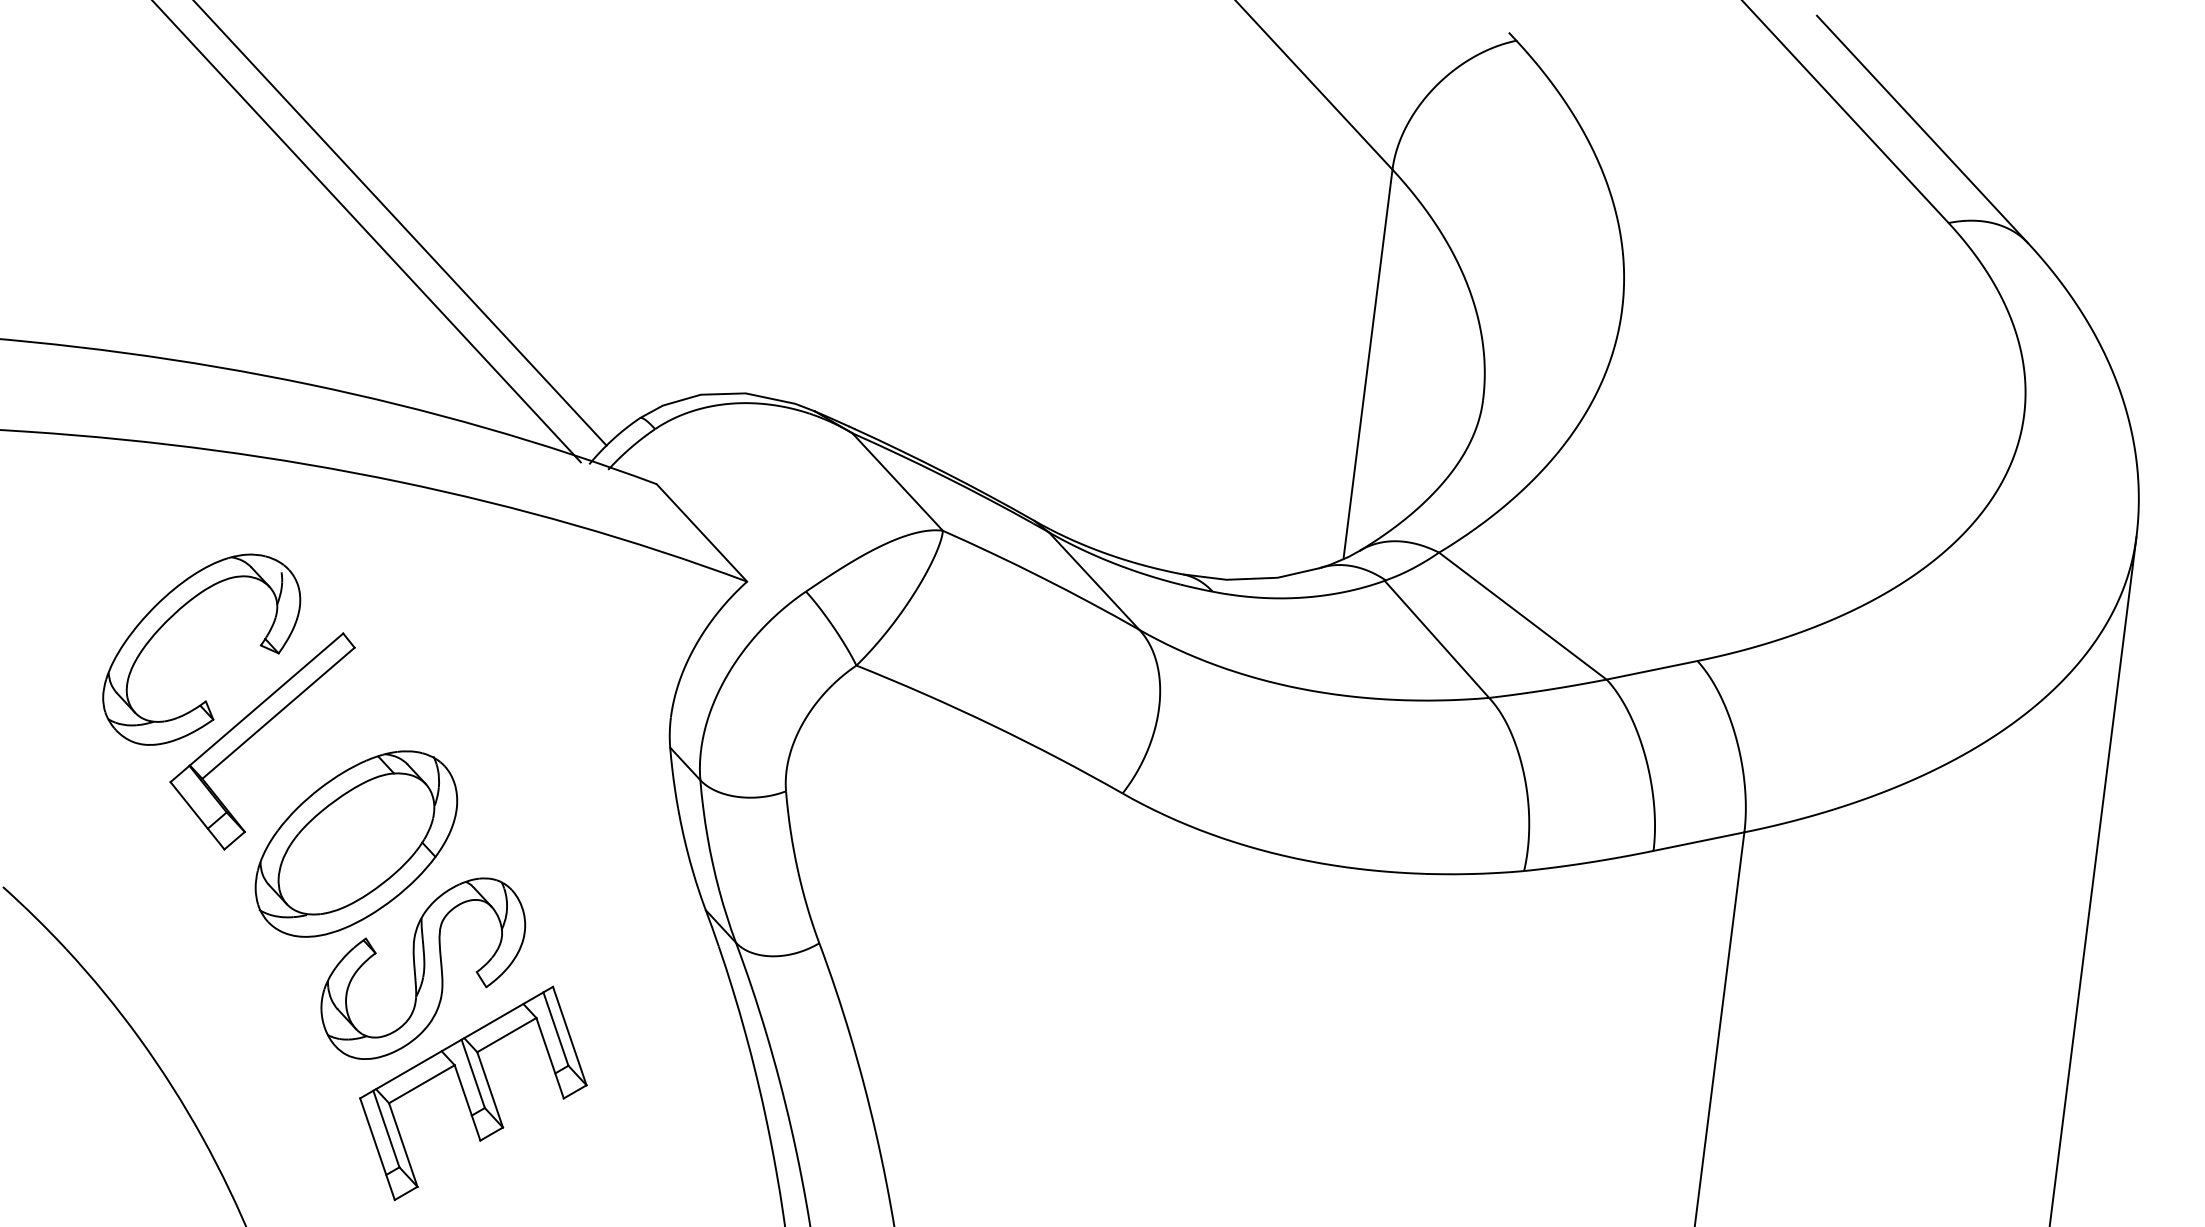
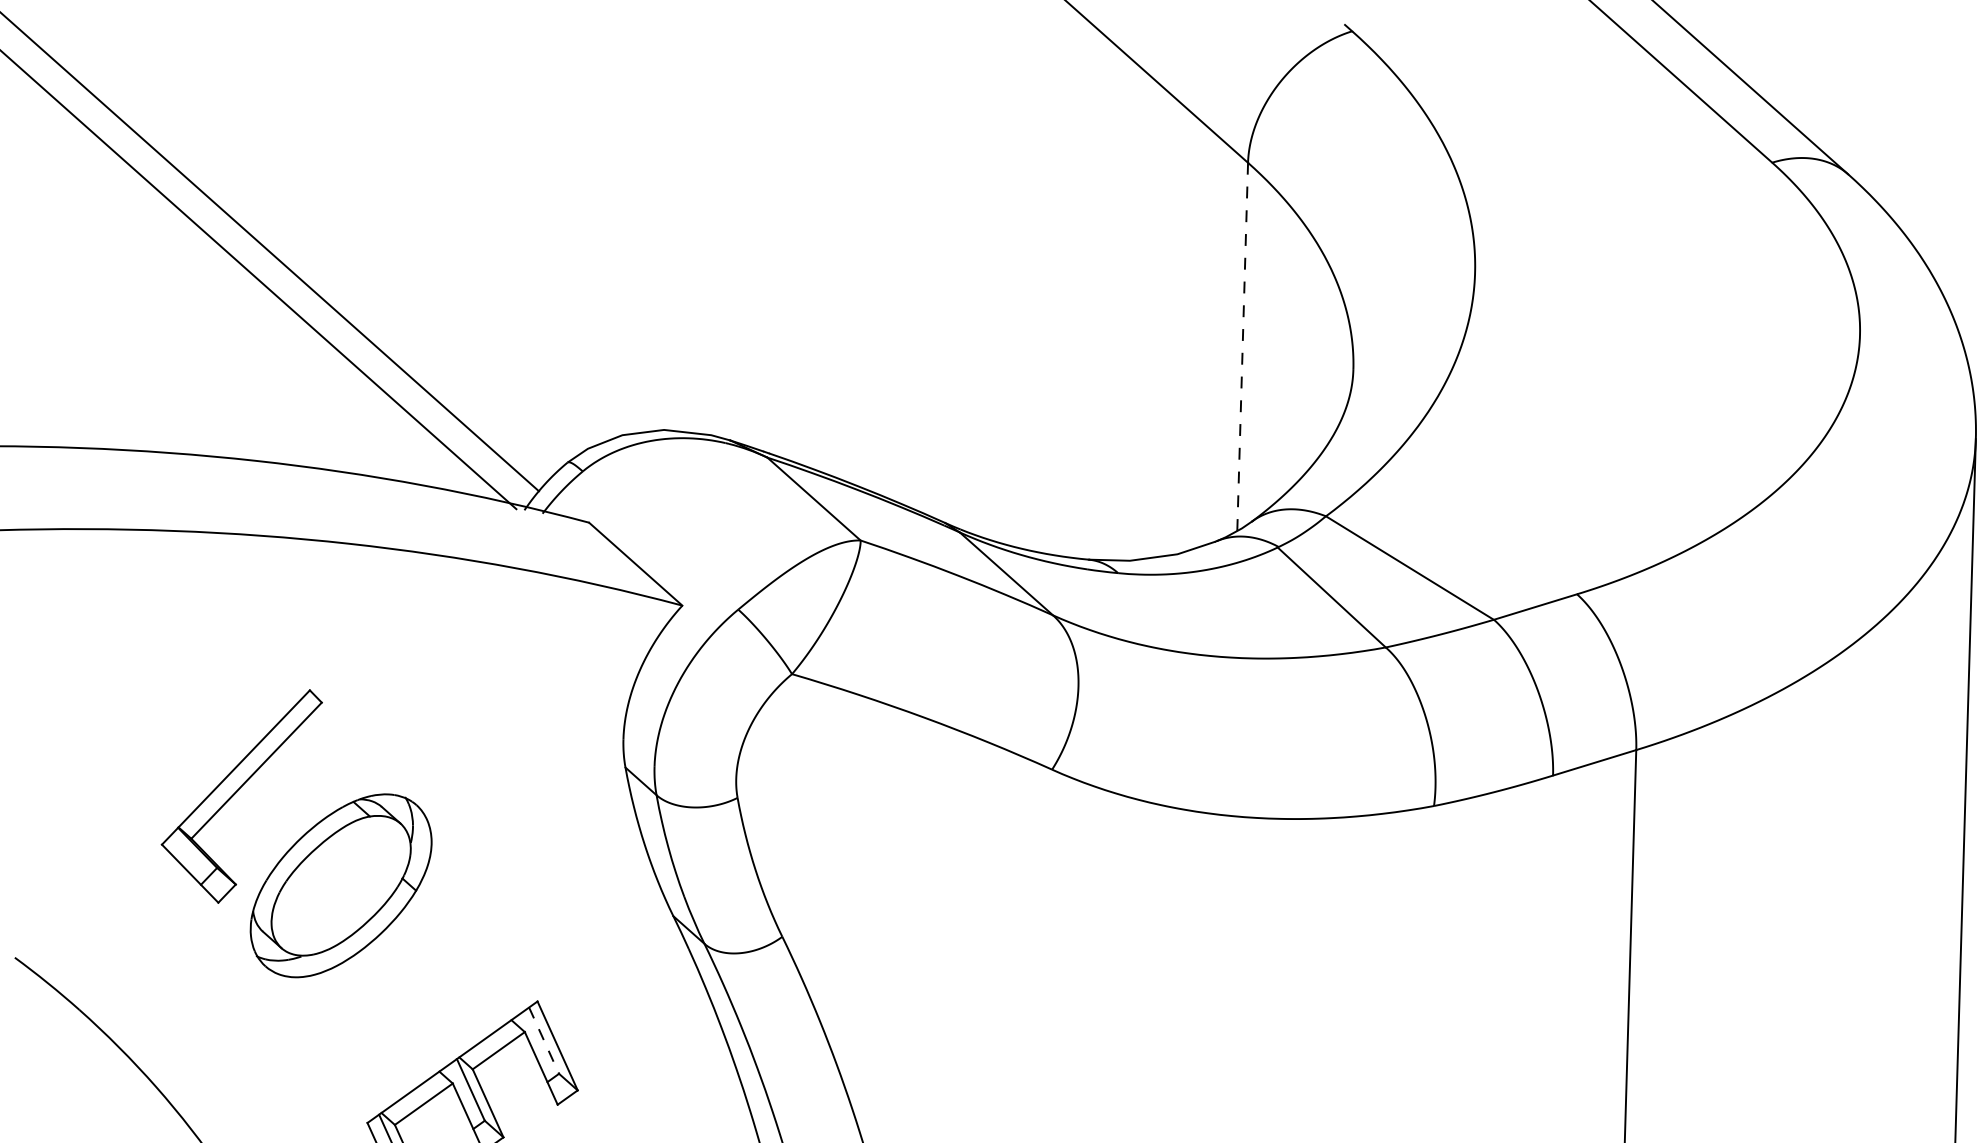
line: (1368, 363) -> (1243, 346), solid -> dashed
part: (171, 618) -> (148, 691), removed
part: (423, 968) -> (414, 995), removed
line: (555, 1029) -> (543, 1041), solid -> dashed

